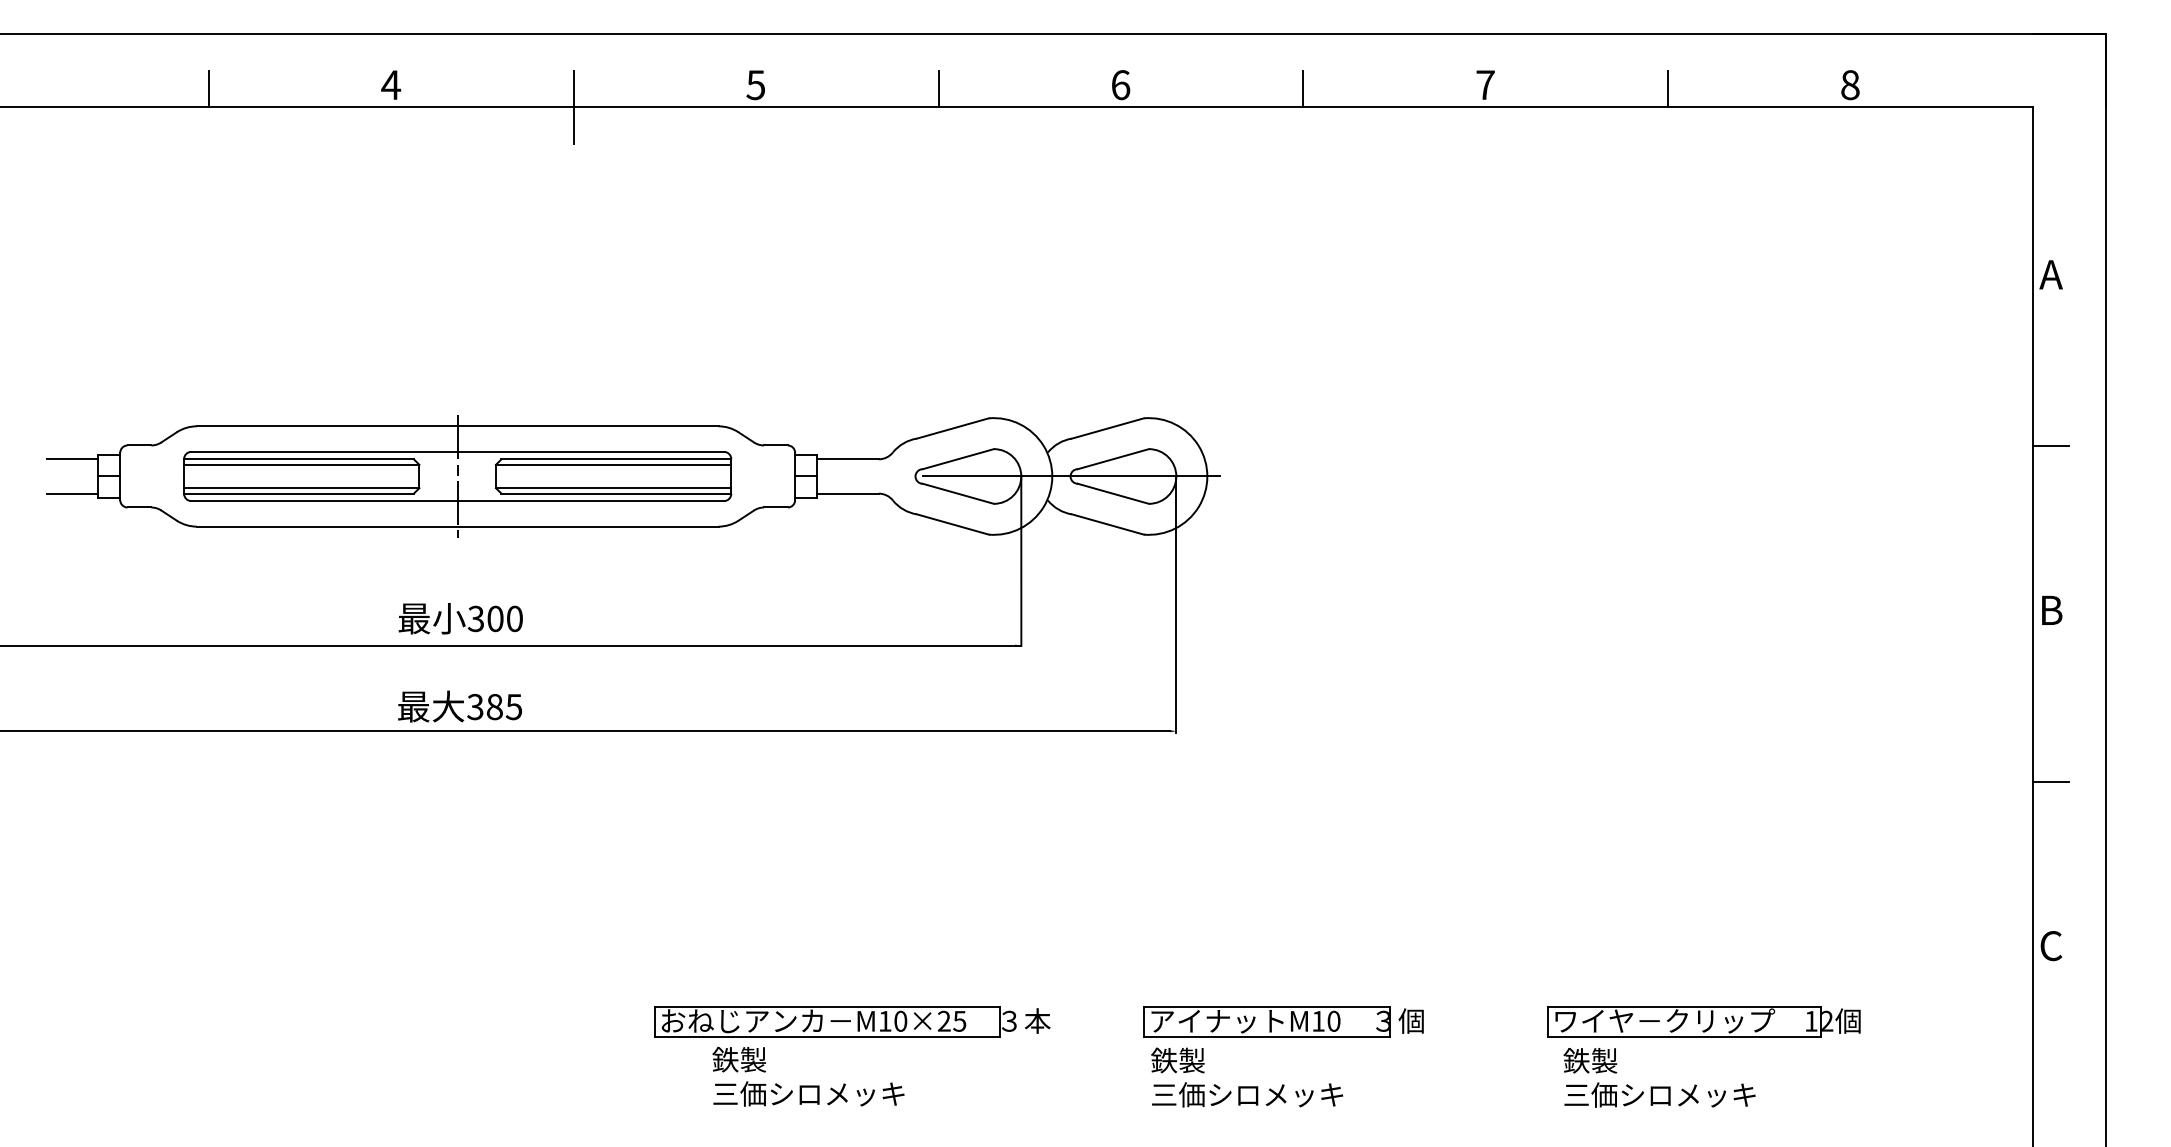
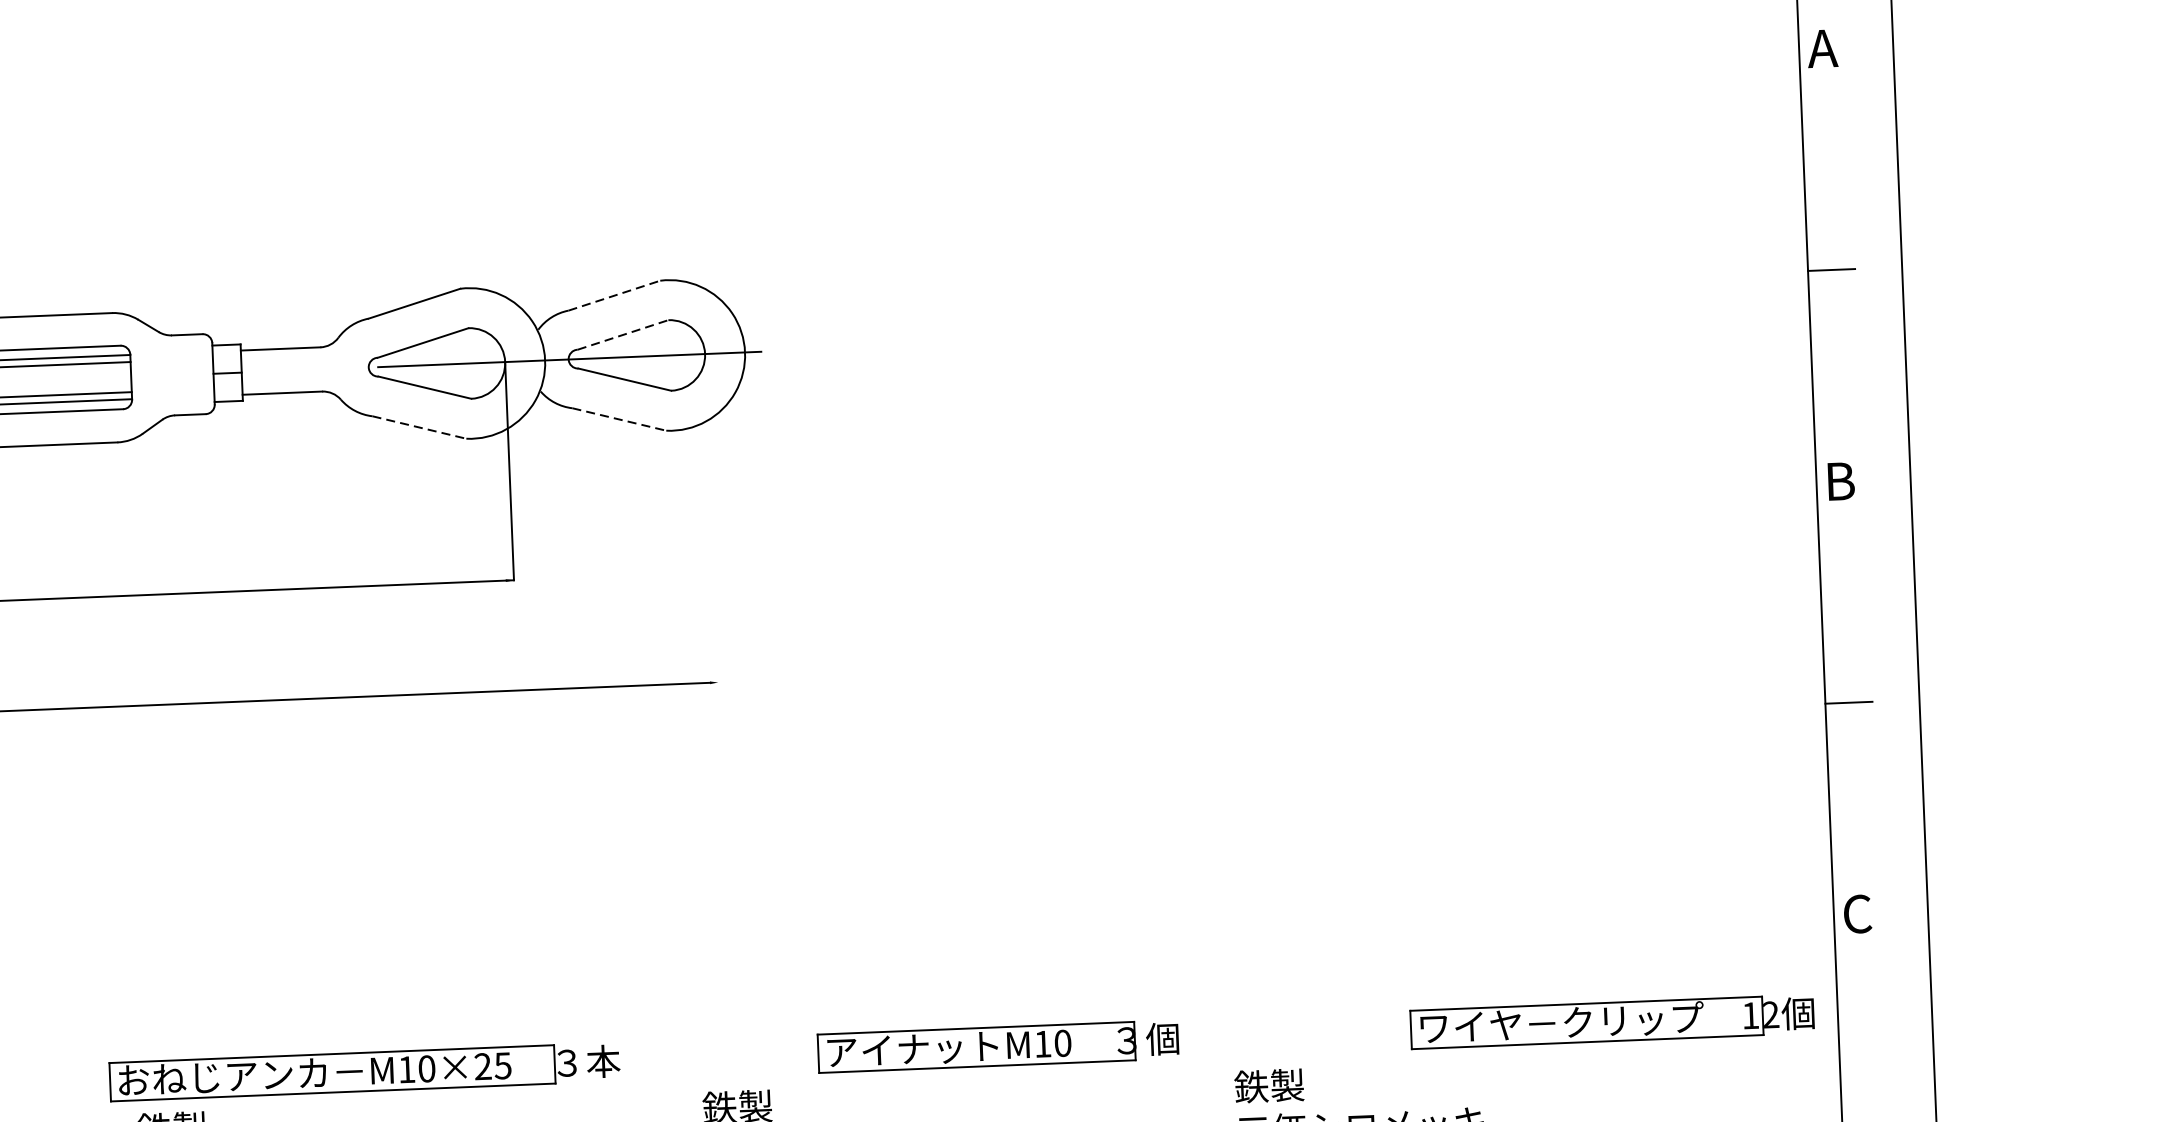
line: (1108, 428) -> (615, 295), solid -> dashed
line: (1113, 459) -> (623, 335), solid -> dashed
line: (953, 524) -> (420, 427), solid -> dashed
line: (1108, 524) -> (620, 419), solid -> dashed
line: (1176, 605) -> (711, 520), removed
part: (852, 1021) -> (364, 1071), moved
part: (1283, 1021) -> (997, 1046), moved
part: (1703, 1021) -> (1611, 1021), moved

